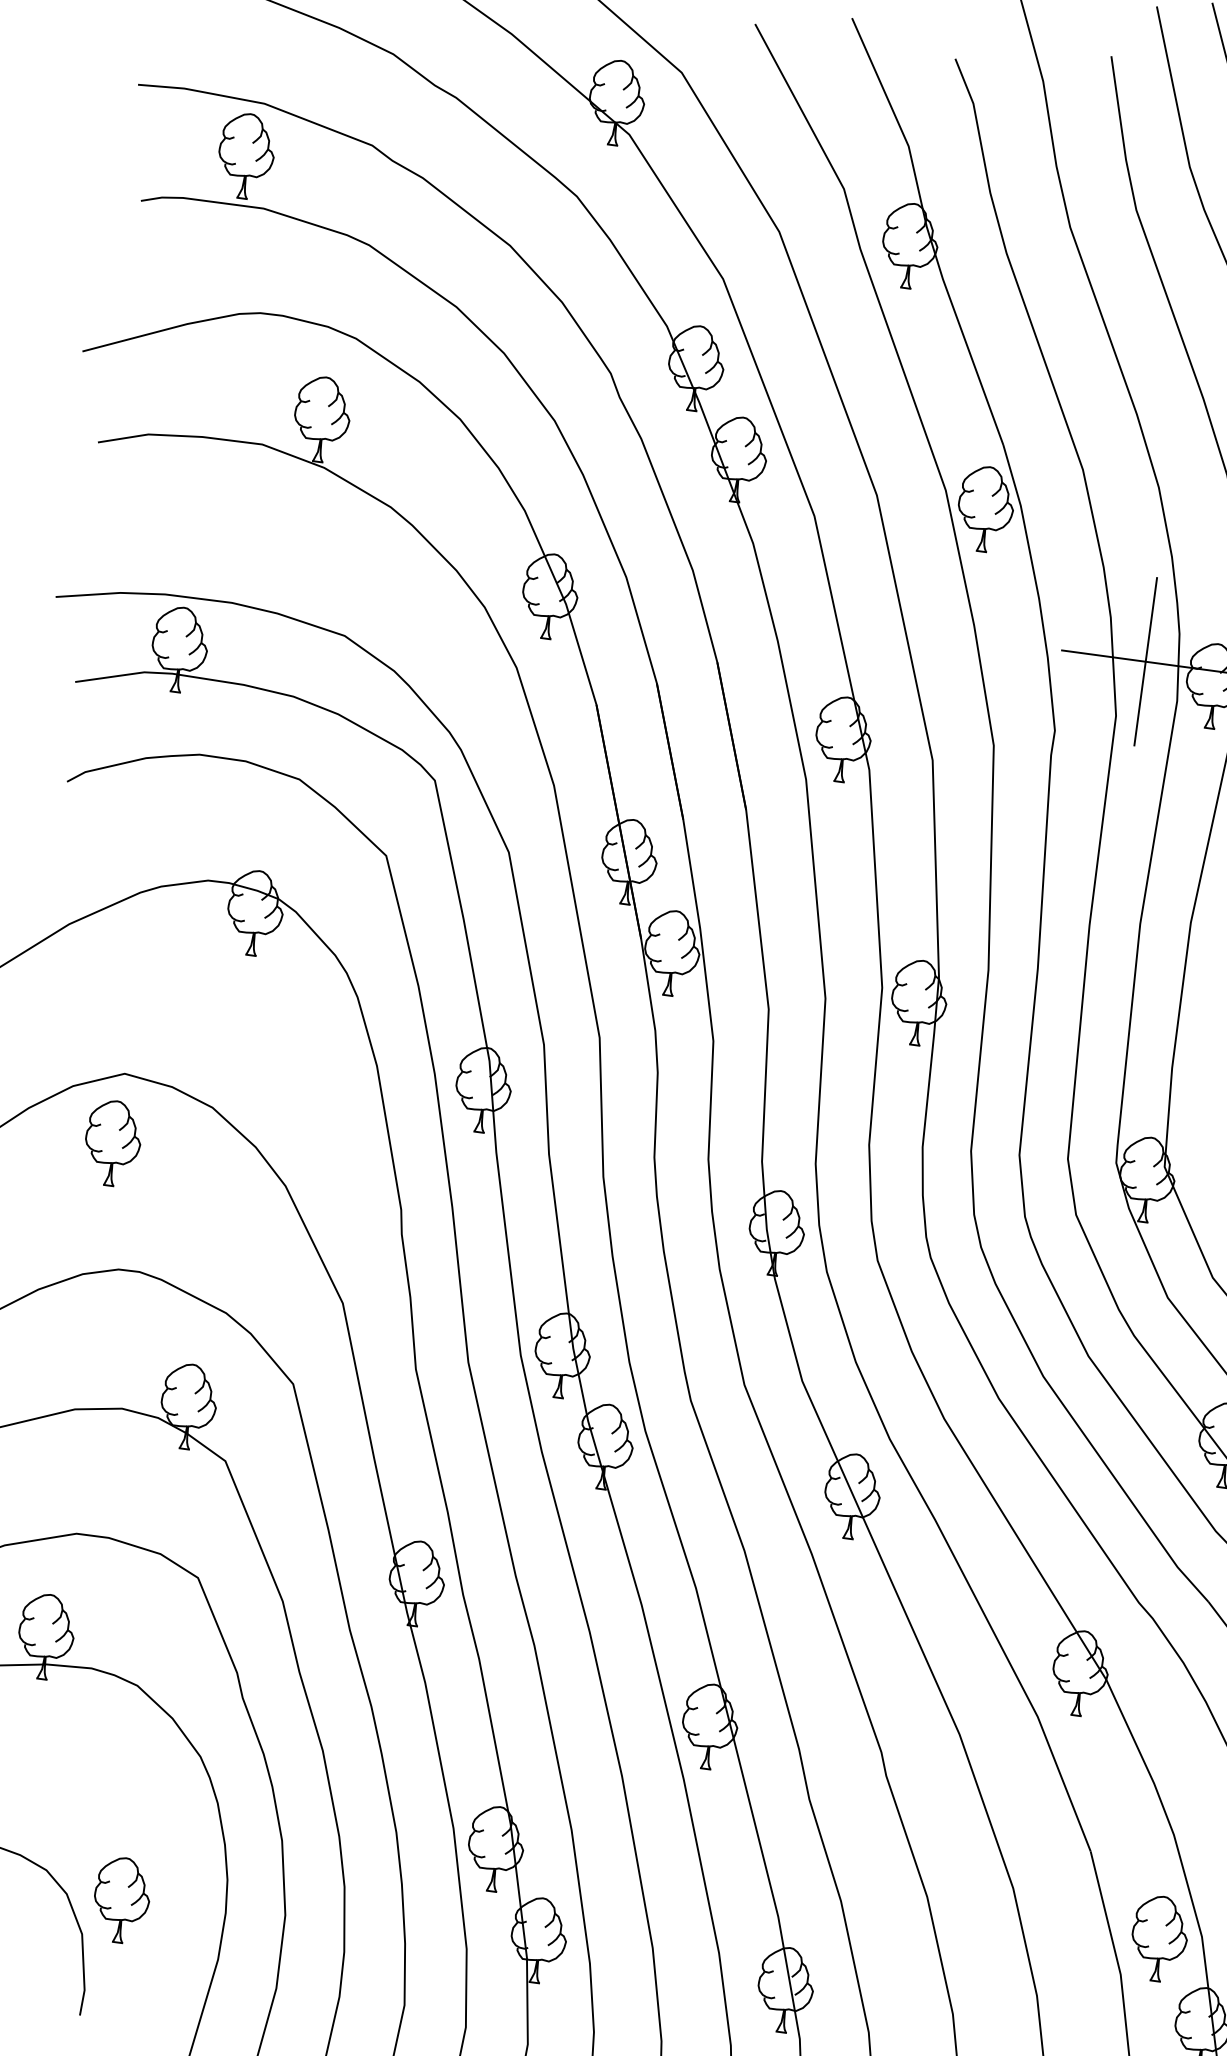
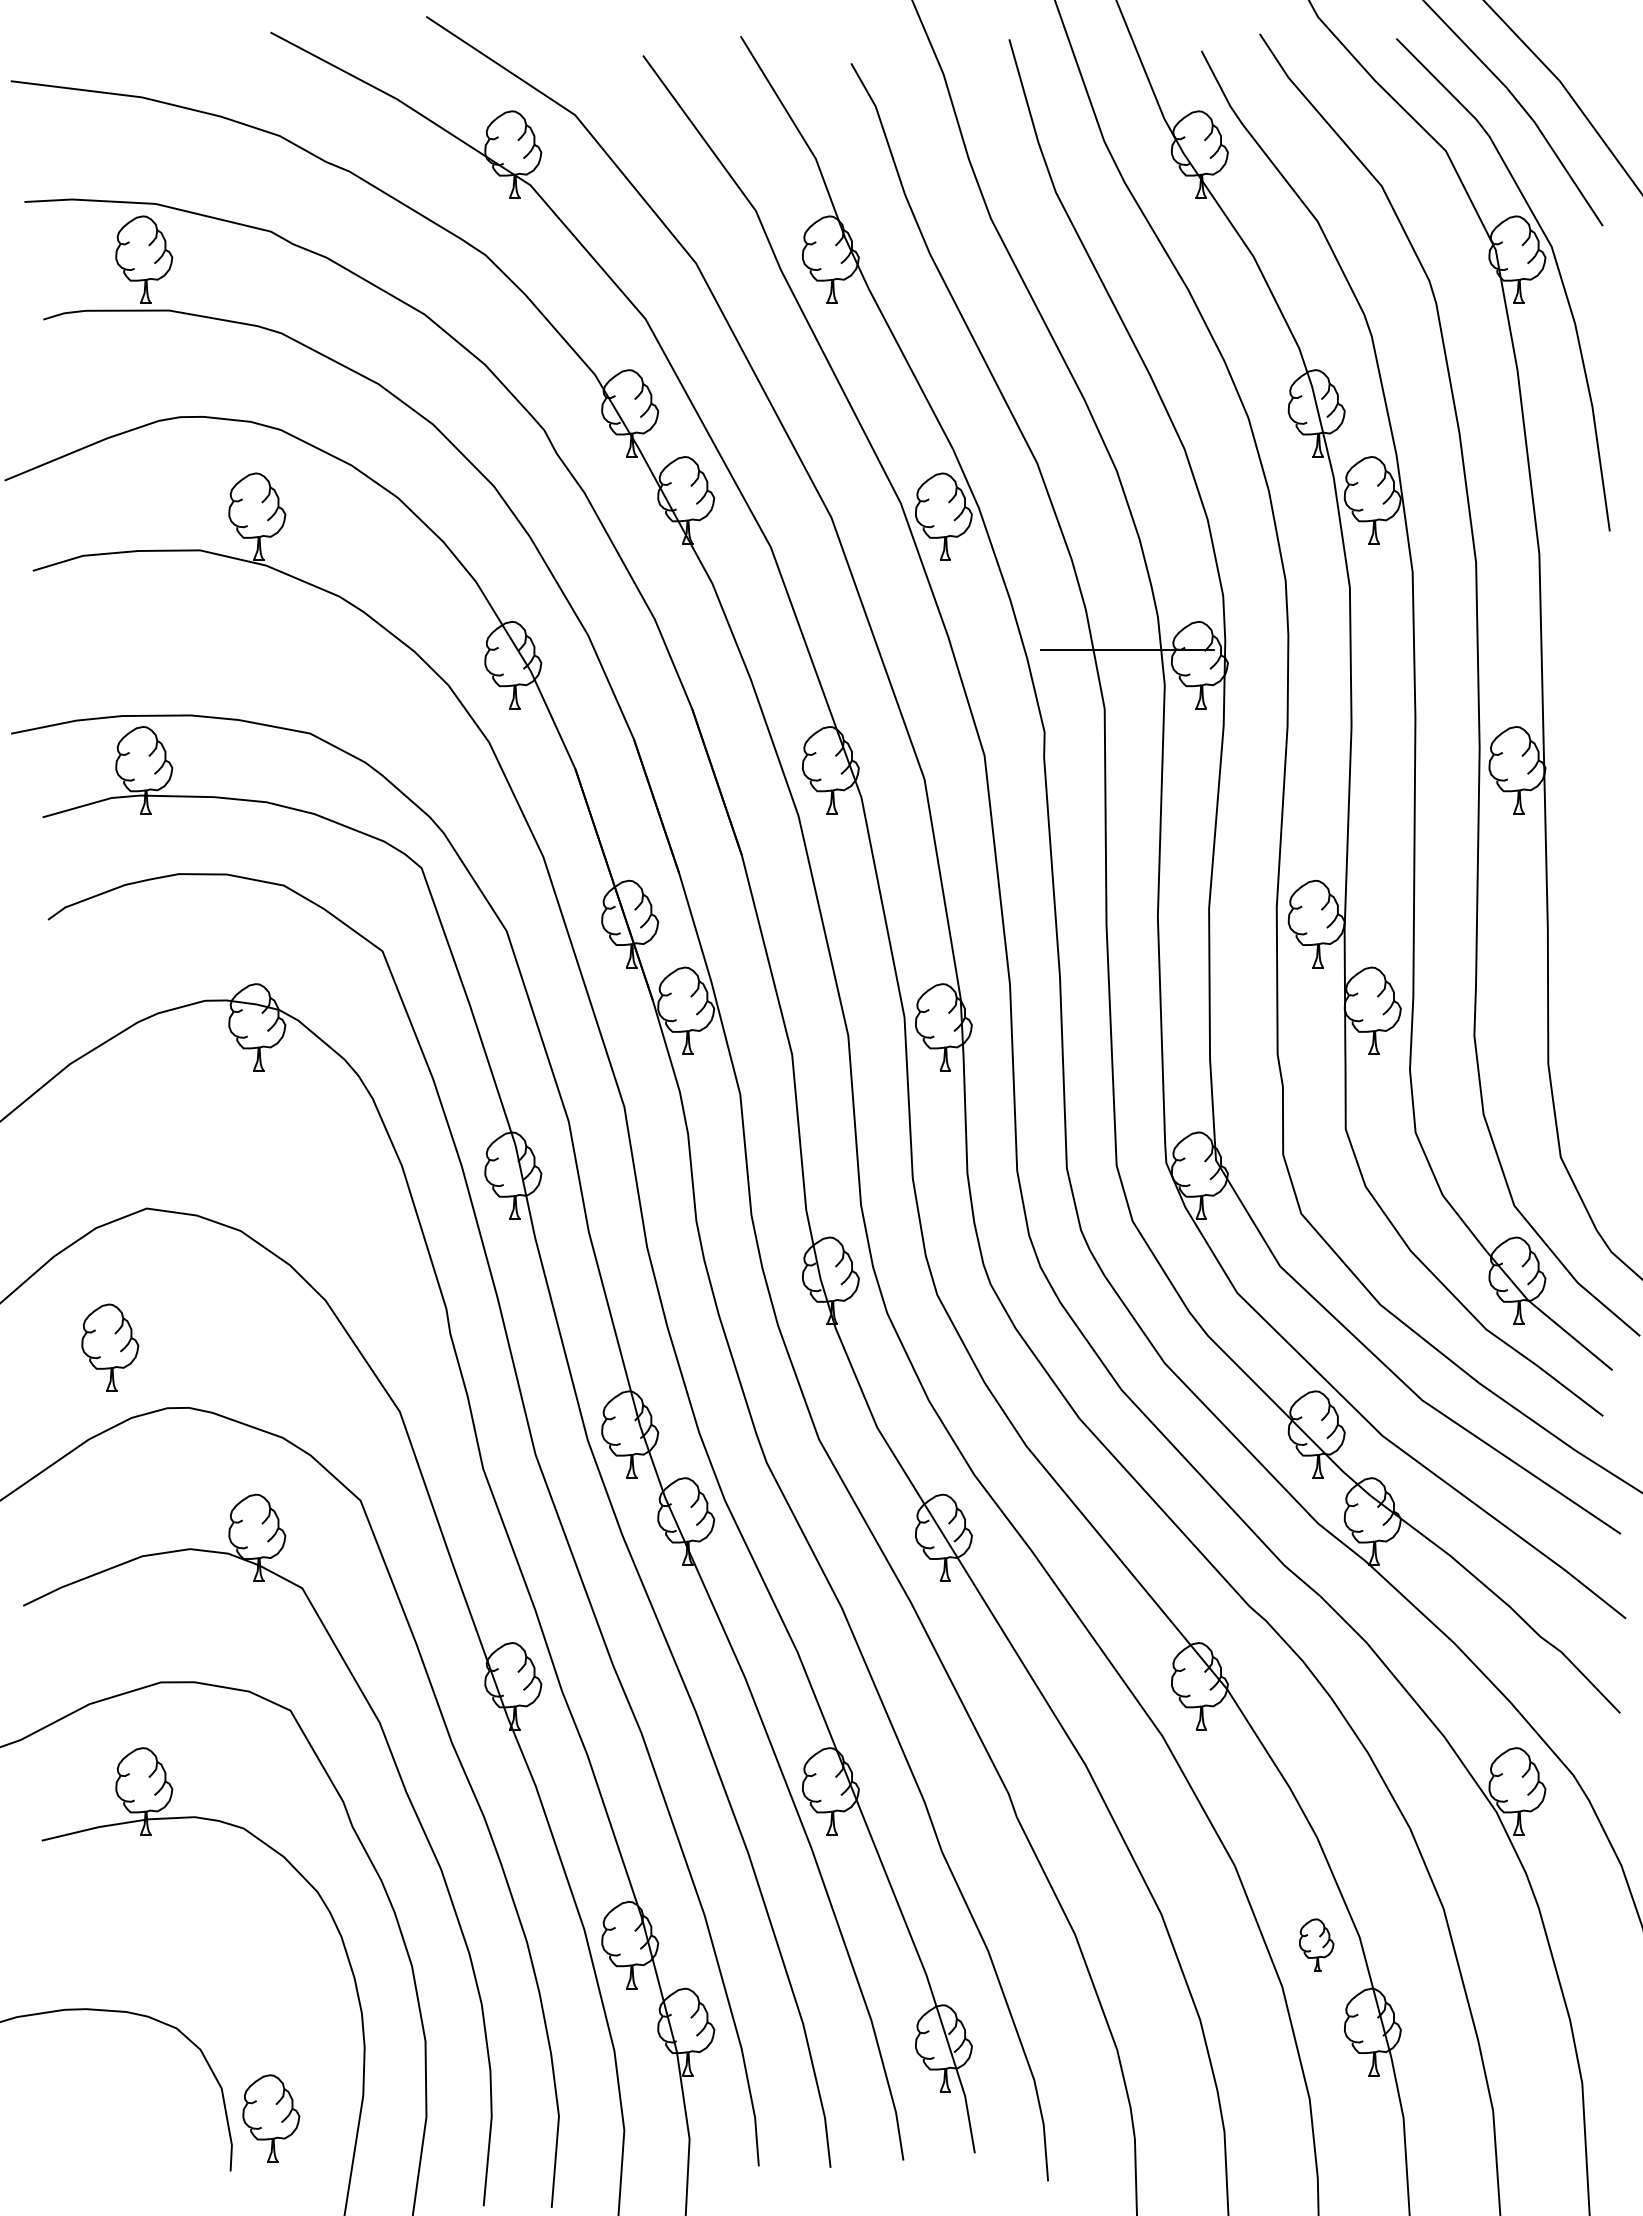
line: (1145, 661) -> (1127, 649), removed
part: (113, 1143) -> (110, 1347), moved
part: (121, 1900) -> (271, 2118), moved
part: (1159, 1939) -> (1316, 1945), size x0.6

